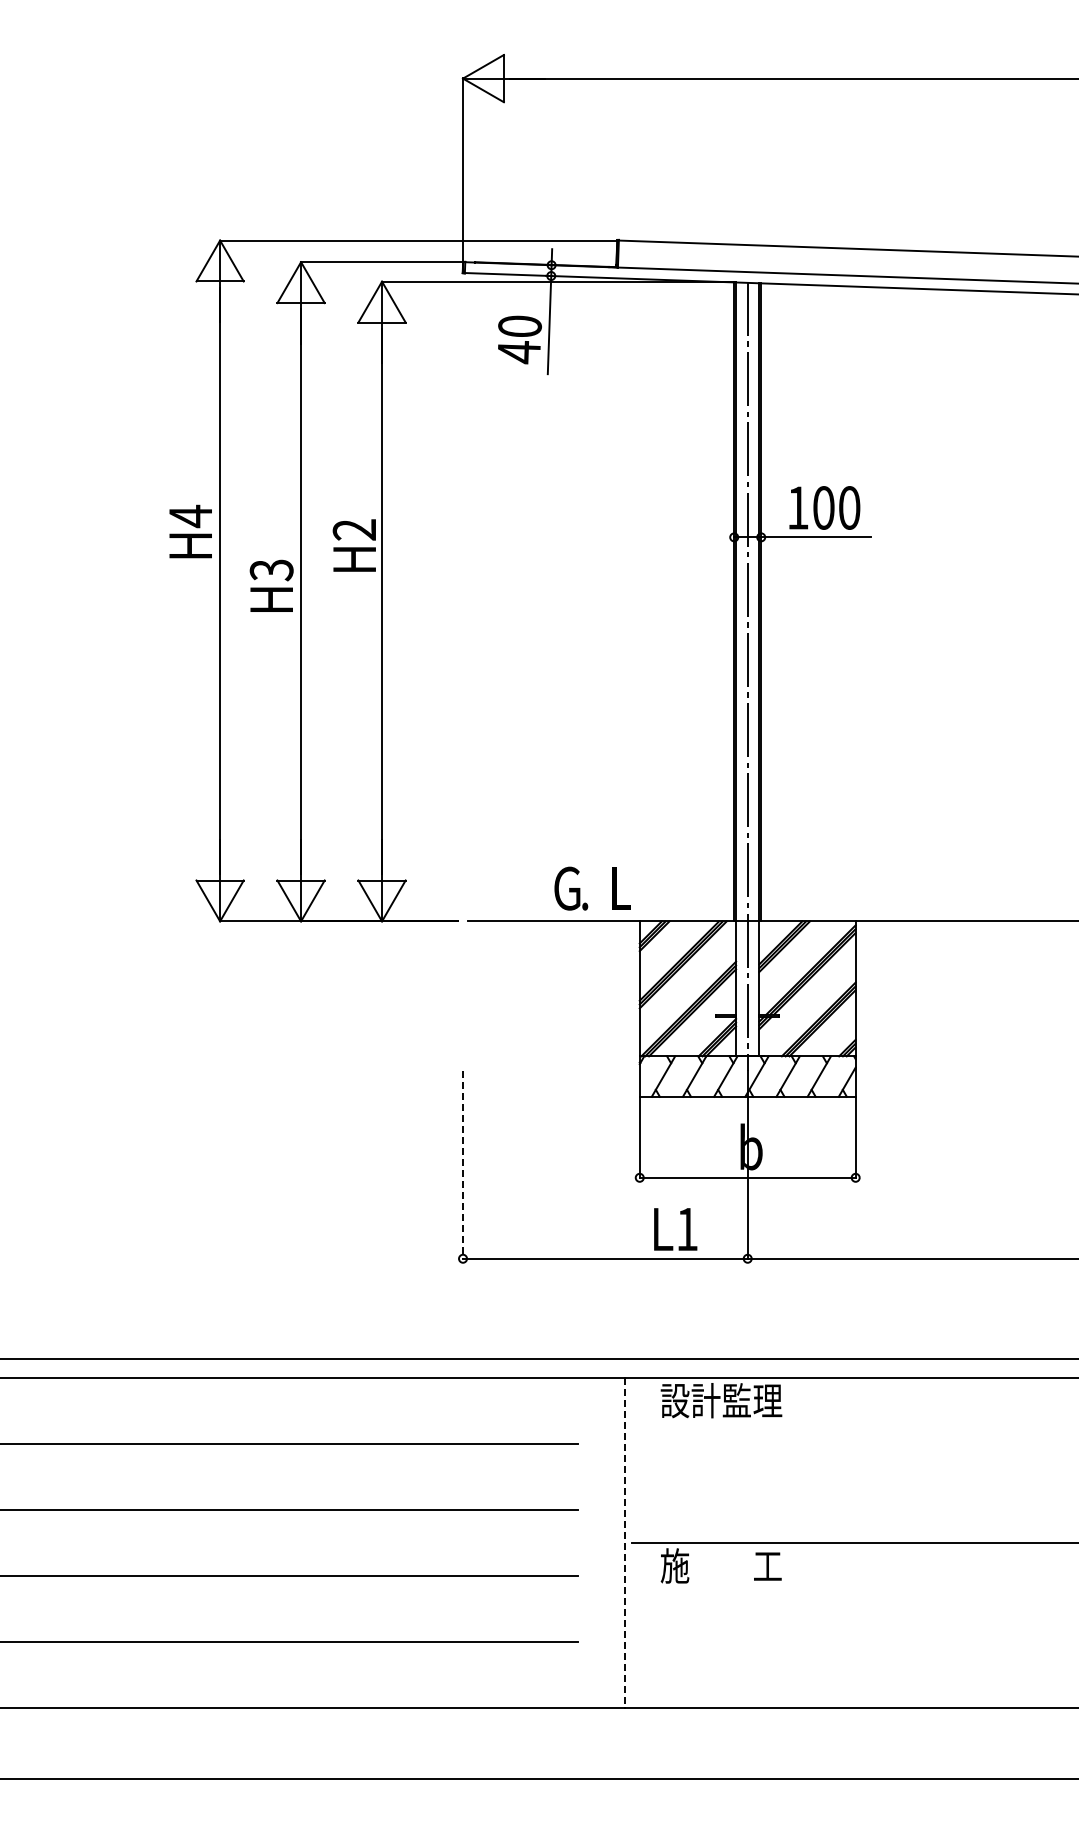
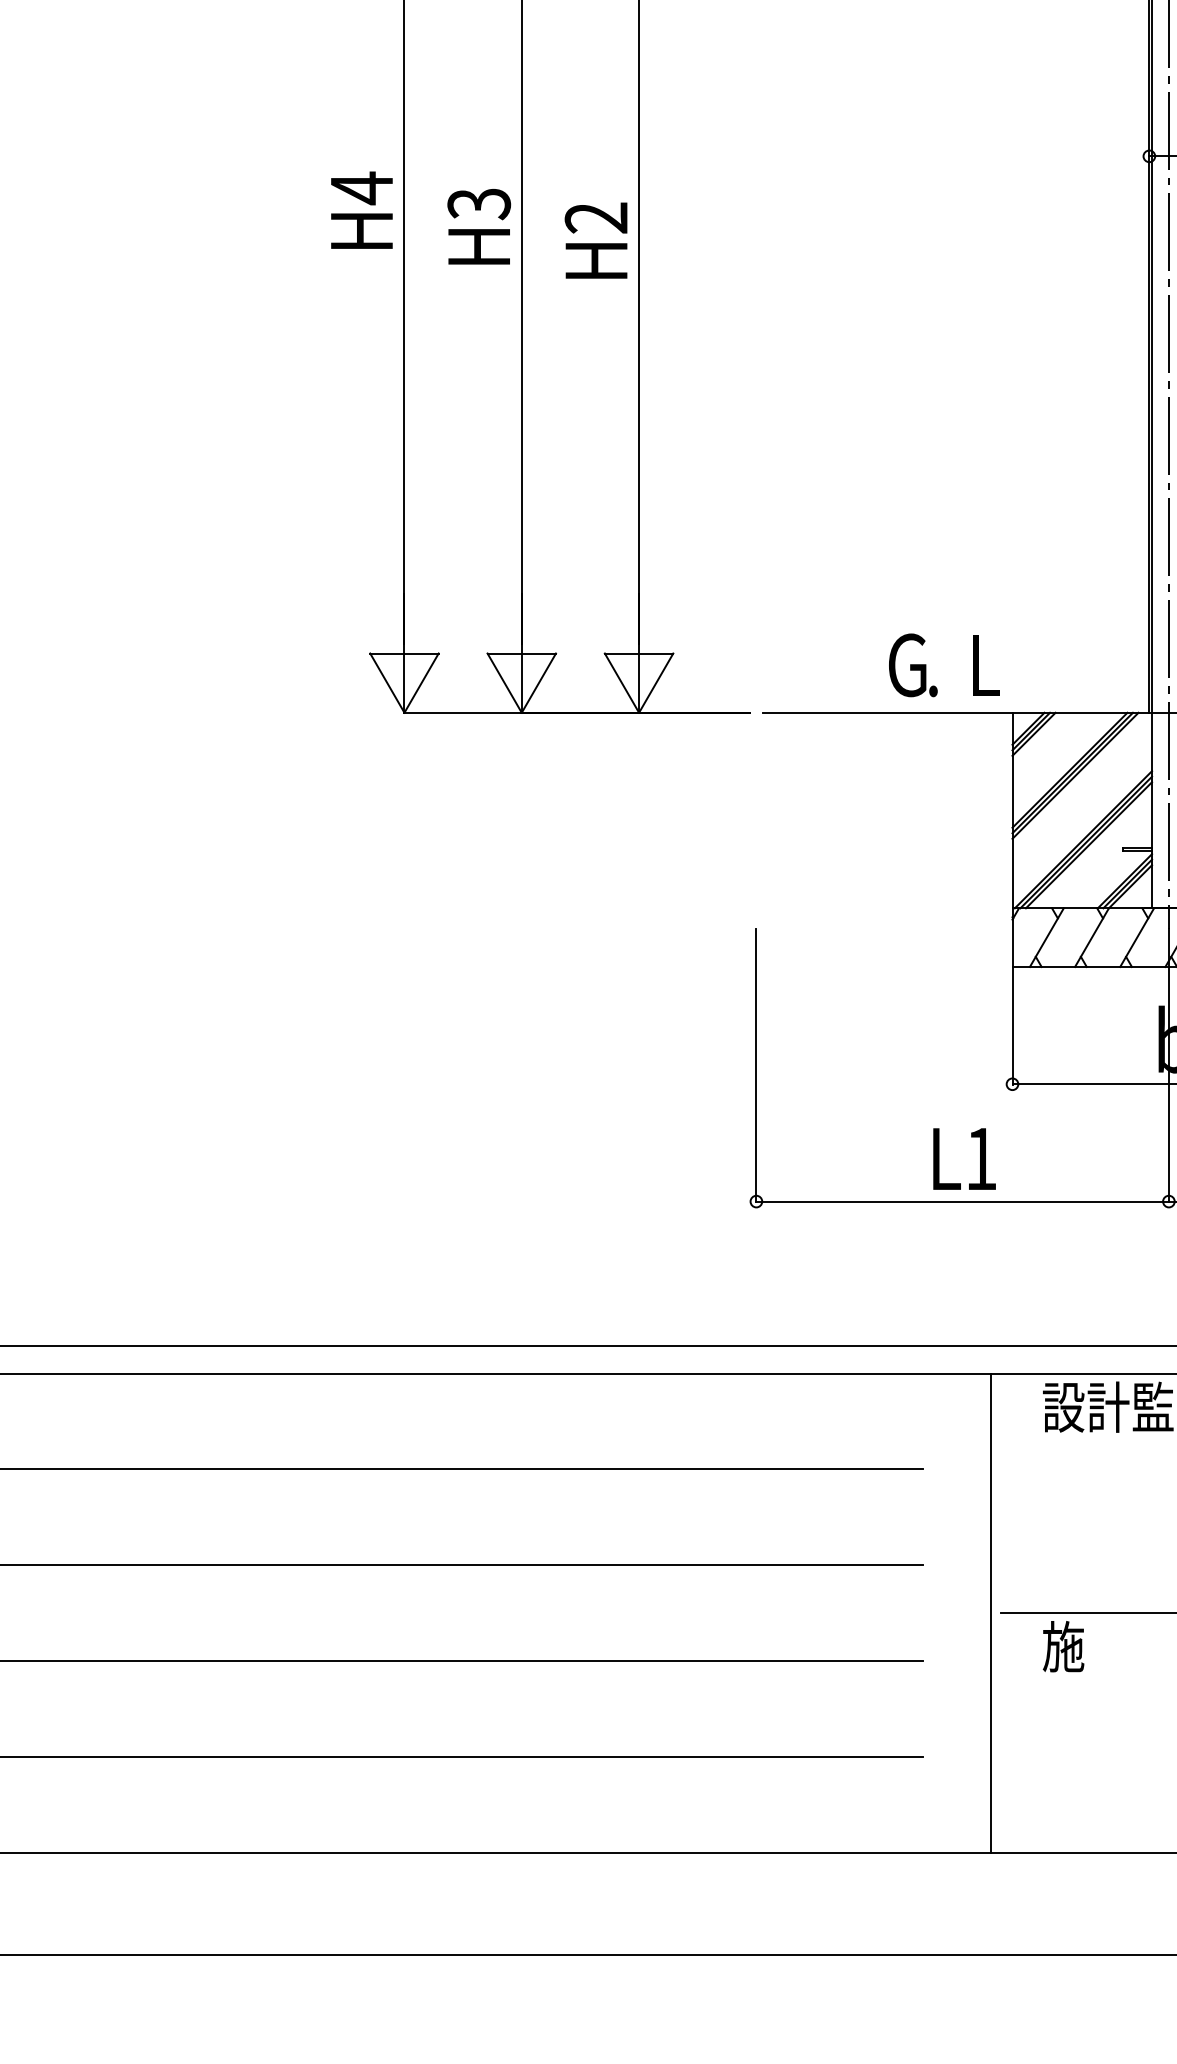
text: (190, 531) -> (361, 210), moved
text: (353, 545) -> (594, 240), moved
line: (463, 1165) -> (757, 1066), dashed -> solid
text: (675, 1229) -> (964, 1159), moved
line: (624, 1543) -> (990, 1614), dashed -> solid

